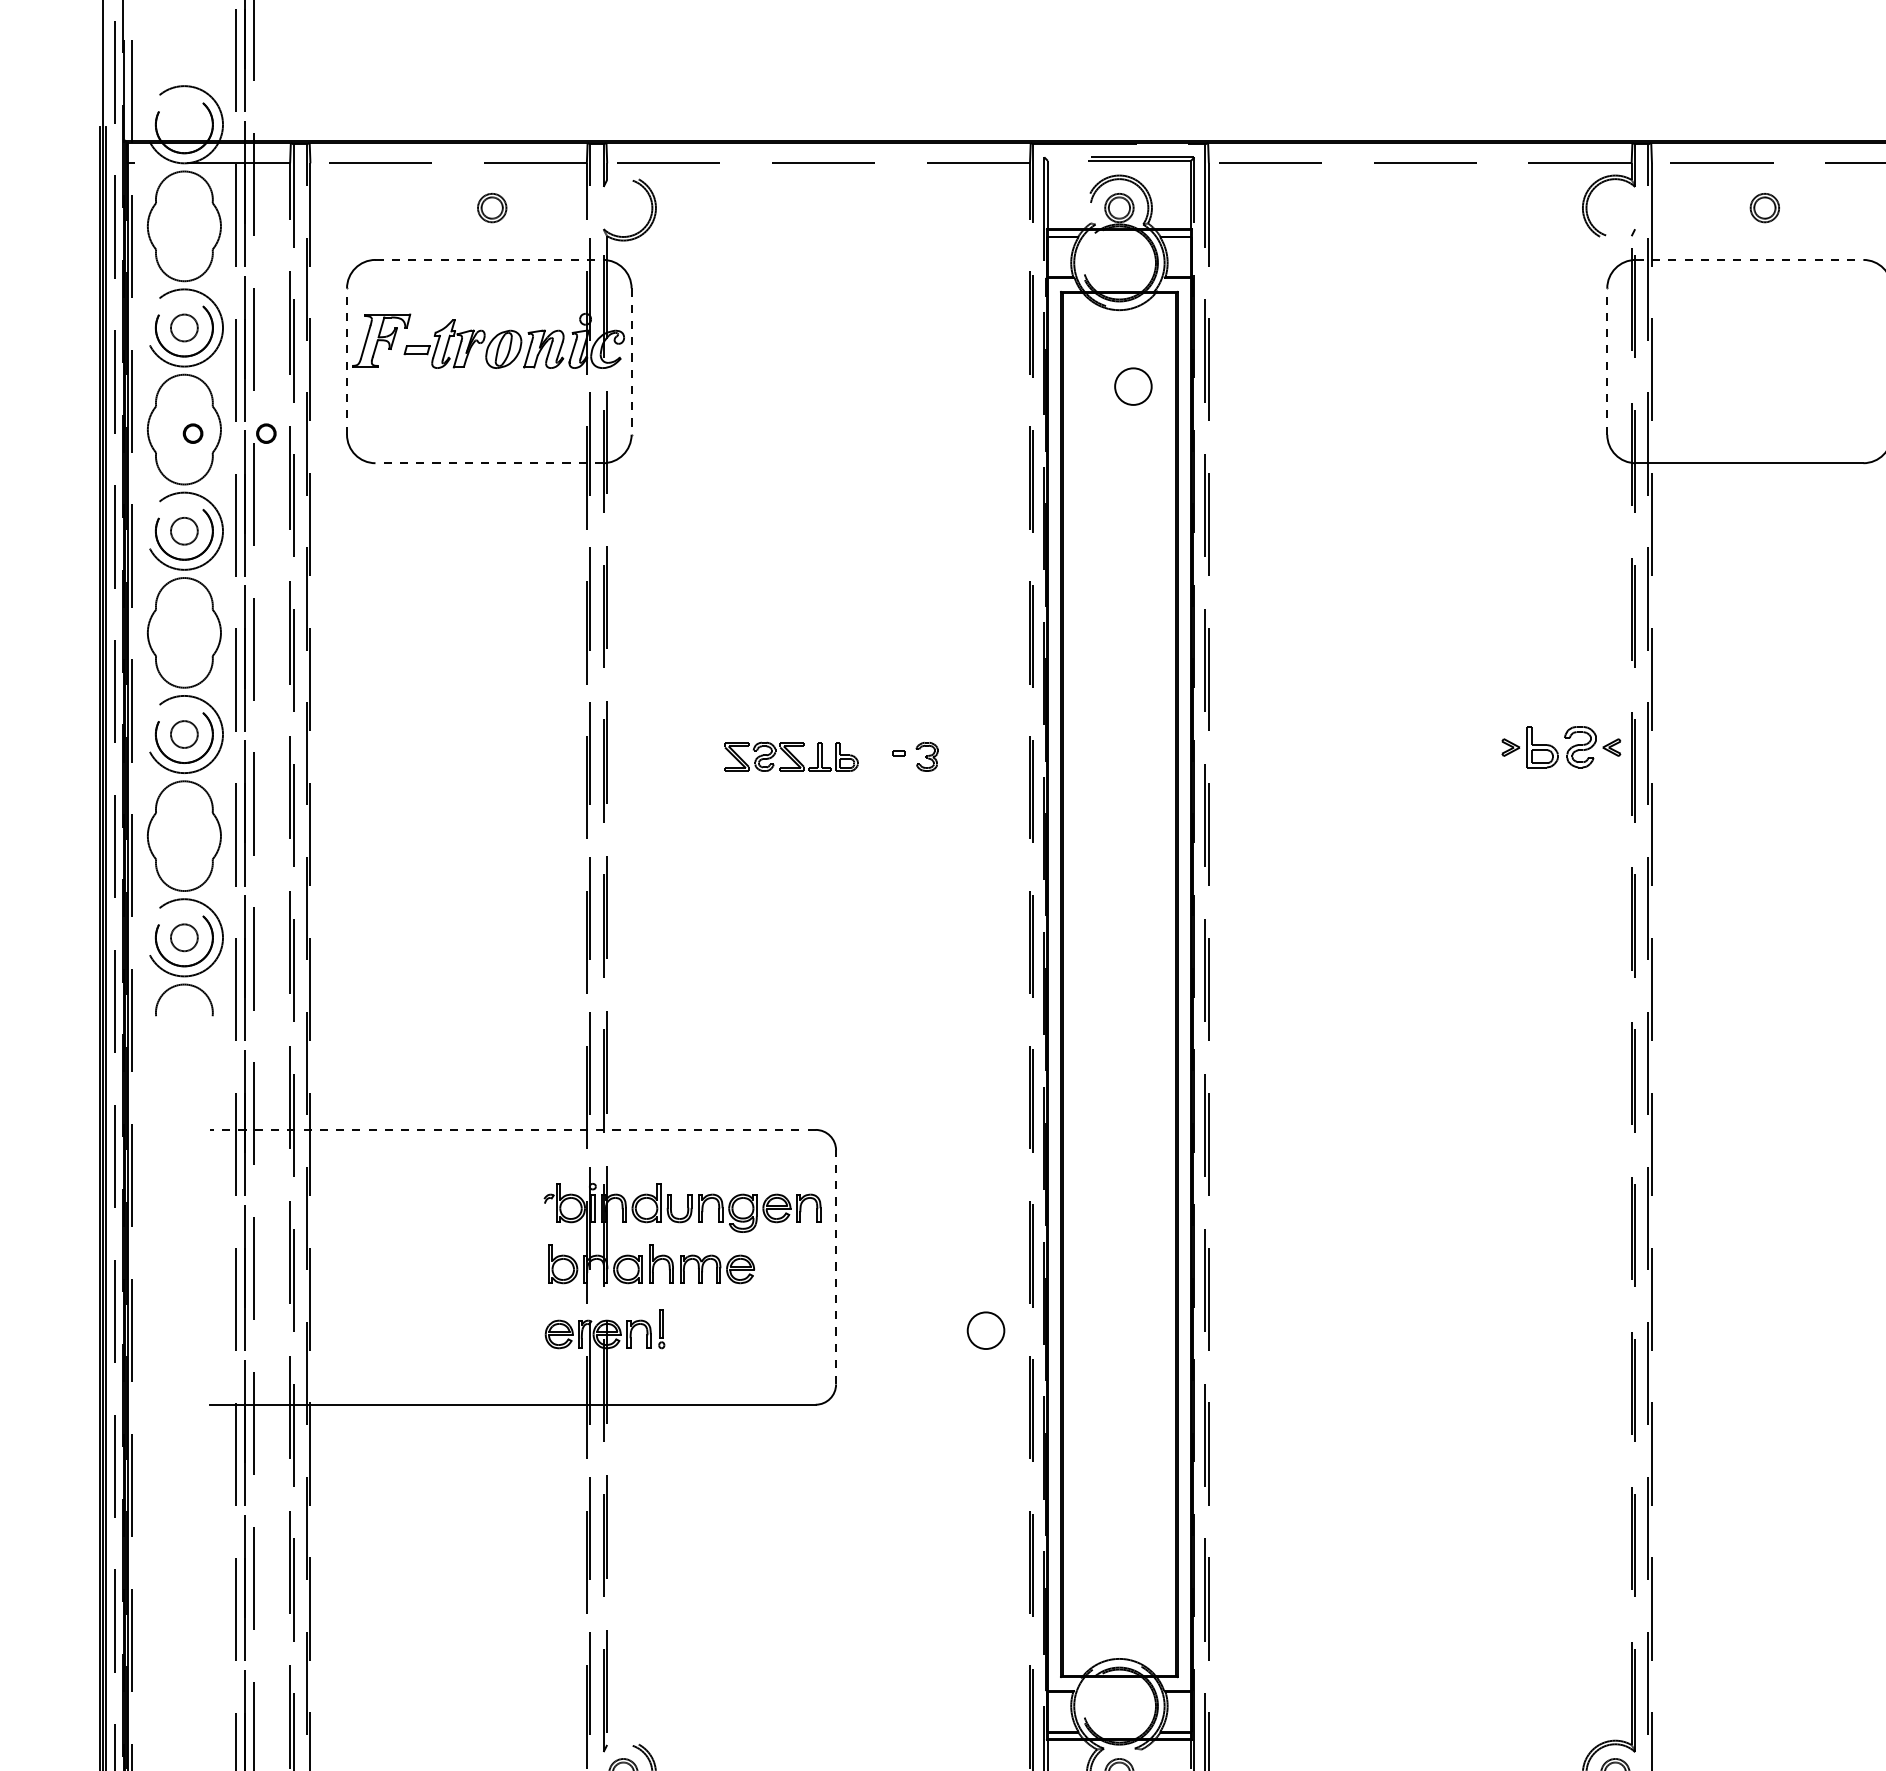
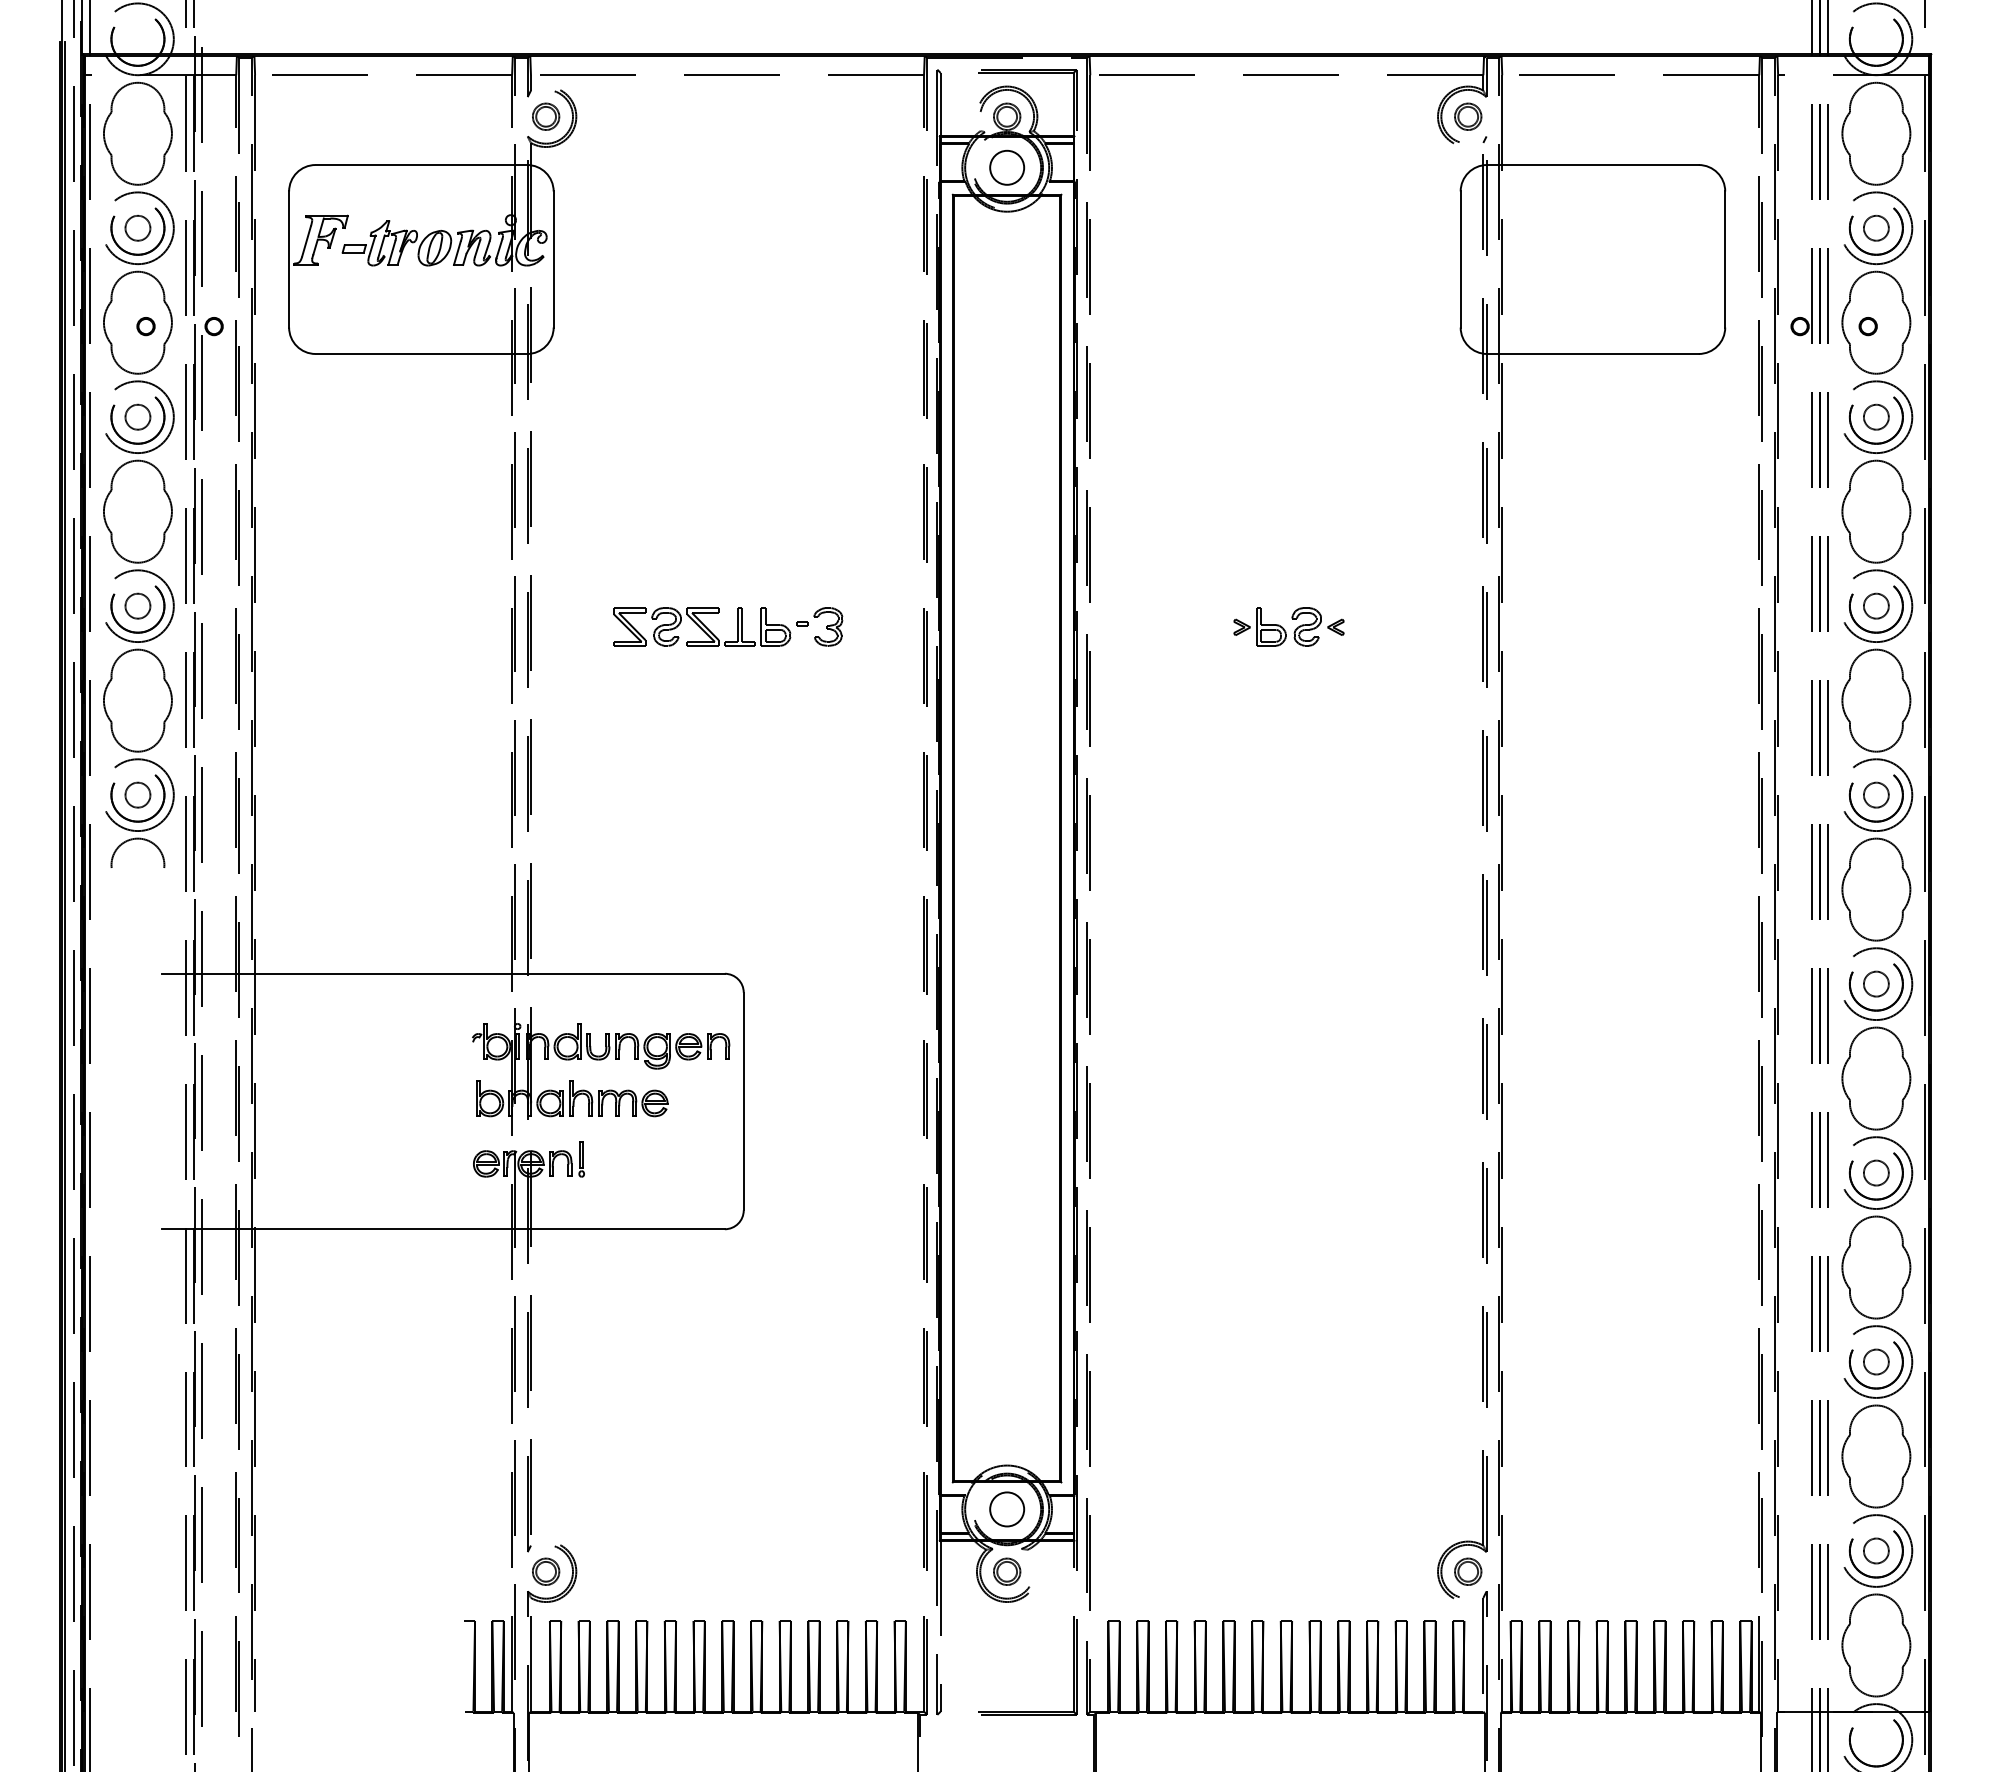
part: (492, 207) -> (546, 116), moved
part: (1765, 207) -> (1468, 116), moved
line: (489, 260) -> (421, 165), dashed -> solid
line: (1749, 260) -> (1592, 165), dashed -> solid
line: (347, 361) -> (289, 259), dashed -> solid
line: (1607, 361) -> (1460, 259), dashed -> solid
line: (631, 362) -> (553, 260), dashed -> solid
circle: (1133, 386) -> (1007, 167), moved
line: (489, 462) -> (421, 353), dashed -> solid
part: (1560, 746) -> (1288, 626), moved
part: (791, 756) -> (702, 626), size x1.43
part: (927, 756) -> (828, 626), size x1.43
line: (513, 1129) -> (443, 973), dashed -> solid
line: (835, 1267) -> (743, 1101), dashed -> solid
circle: (986, 1330) -> (1007, 1509), moved

